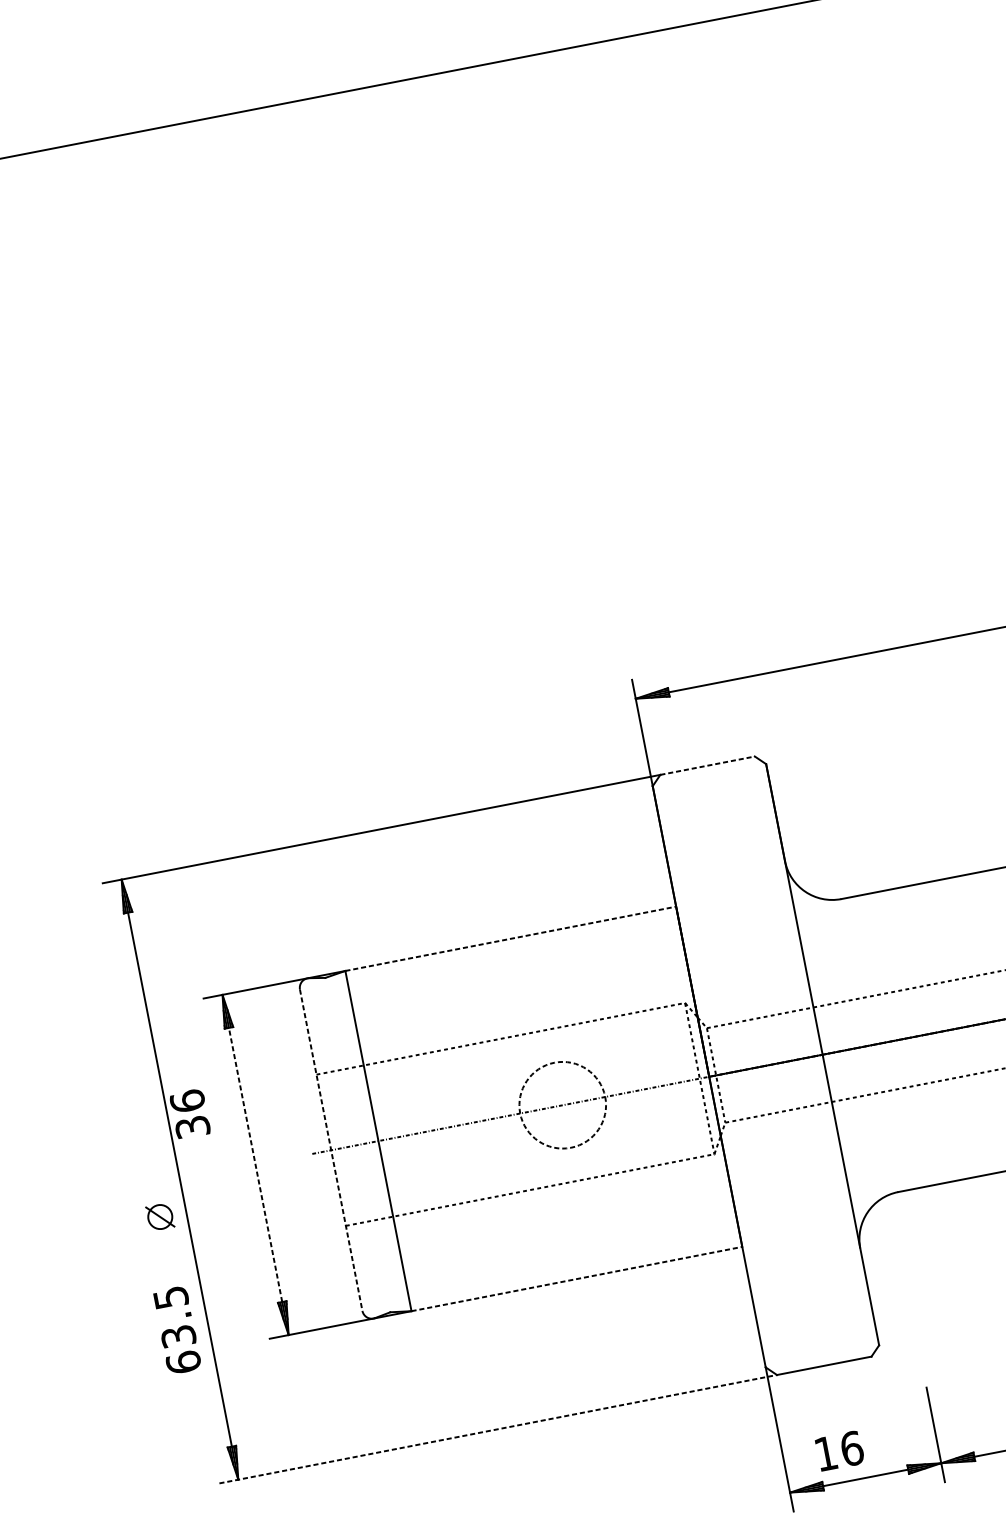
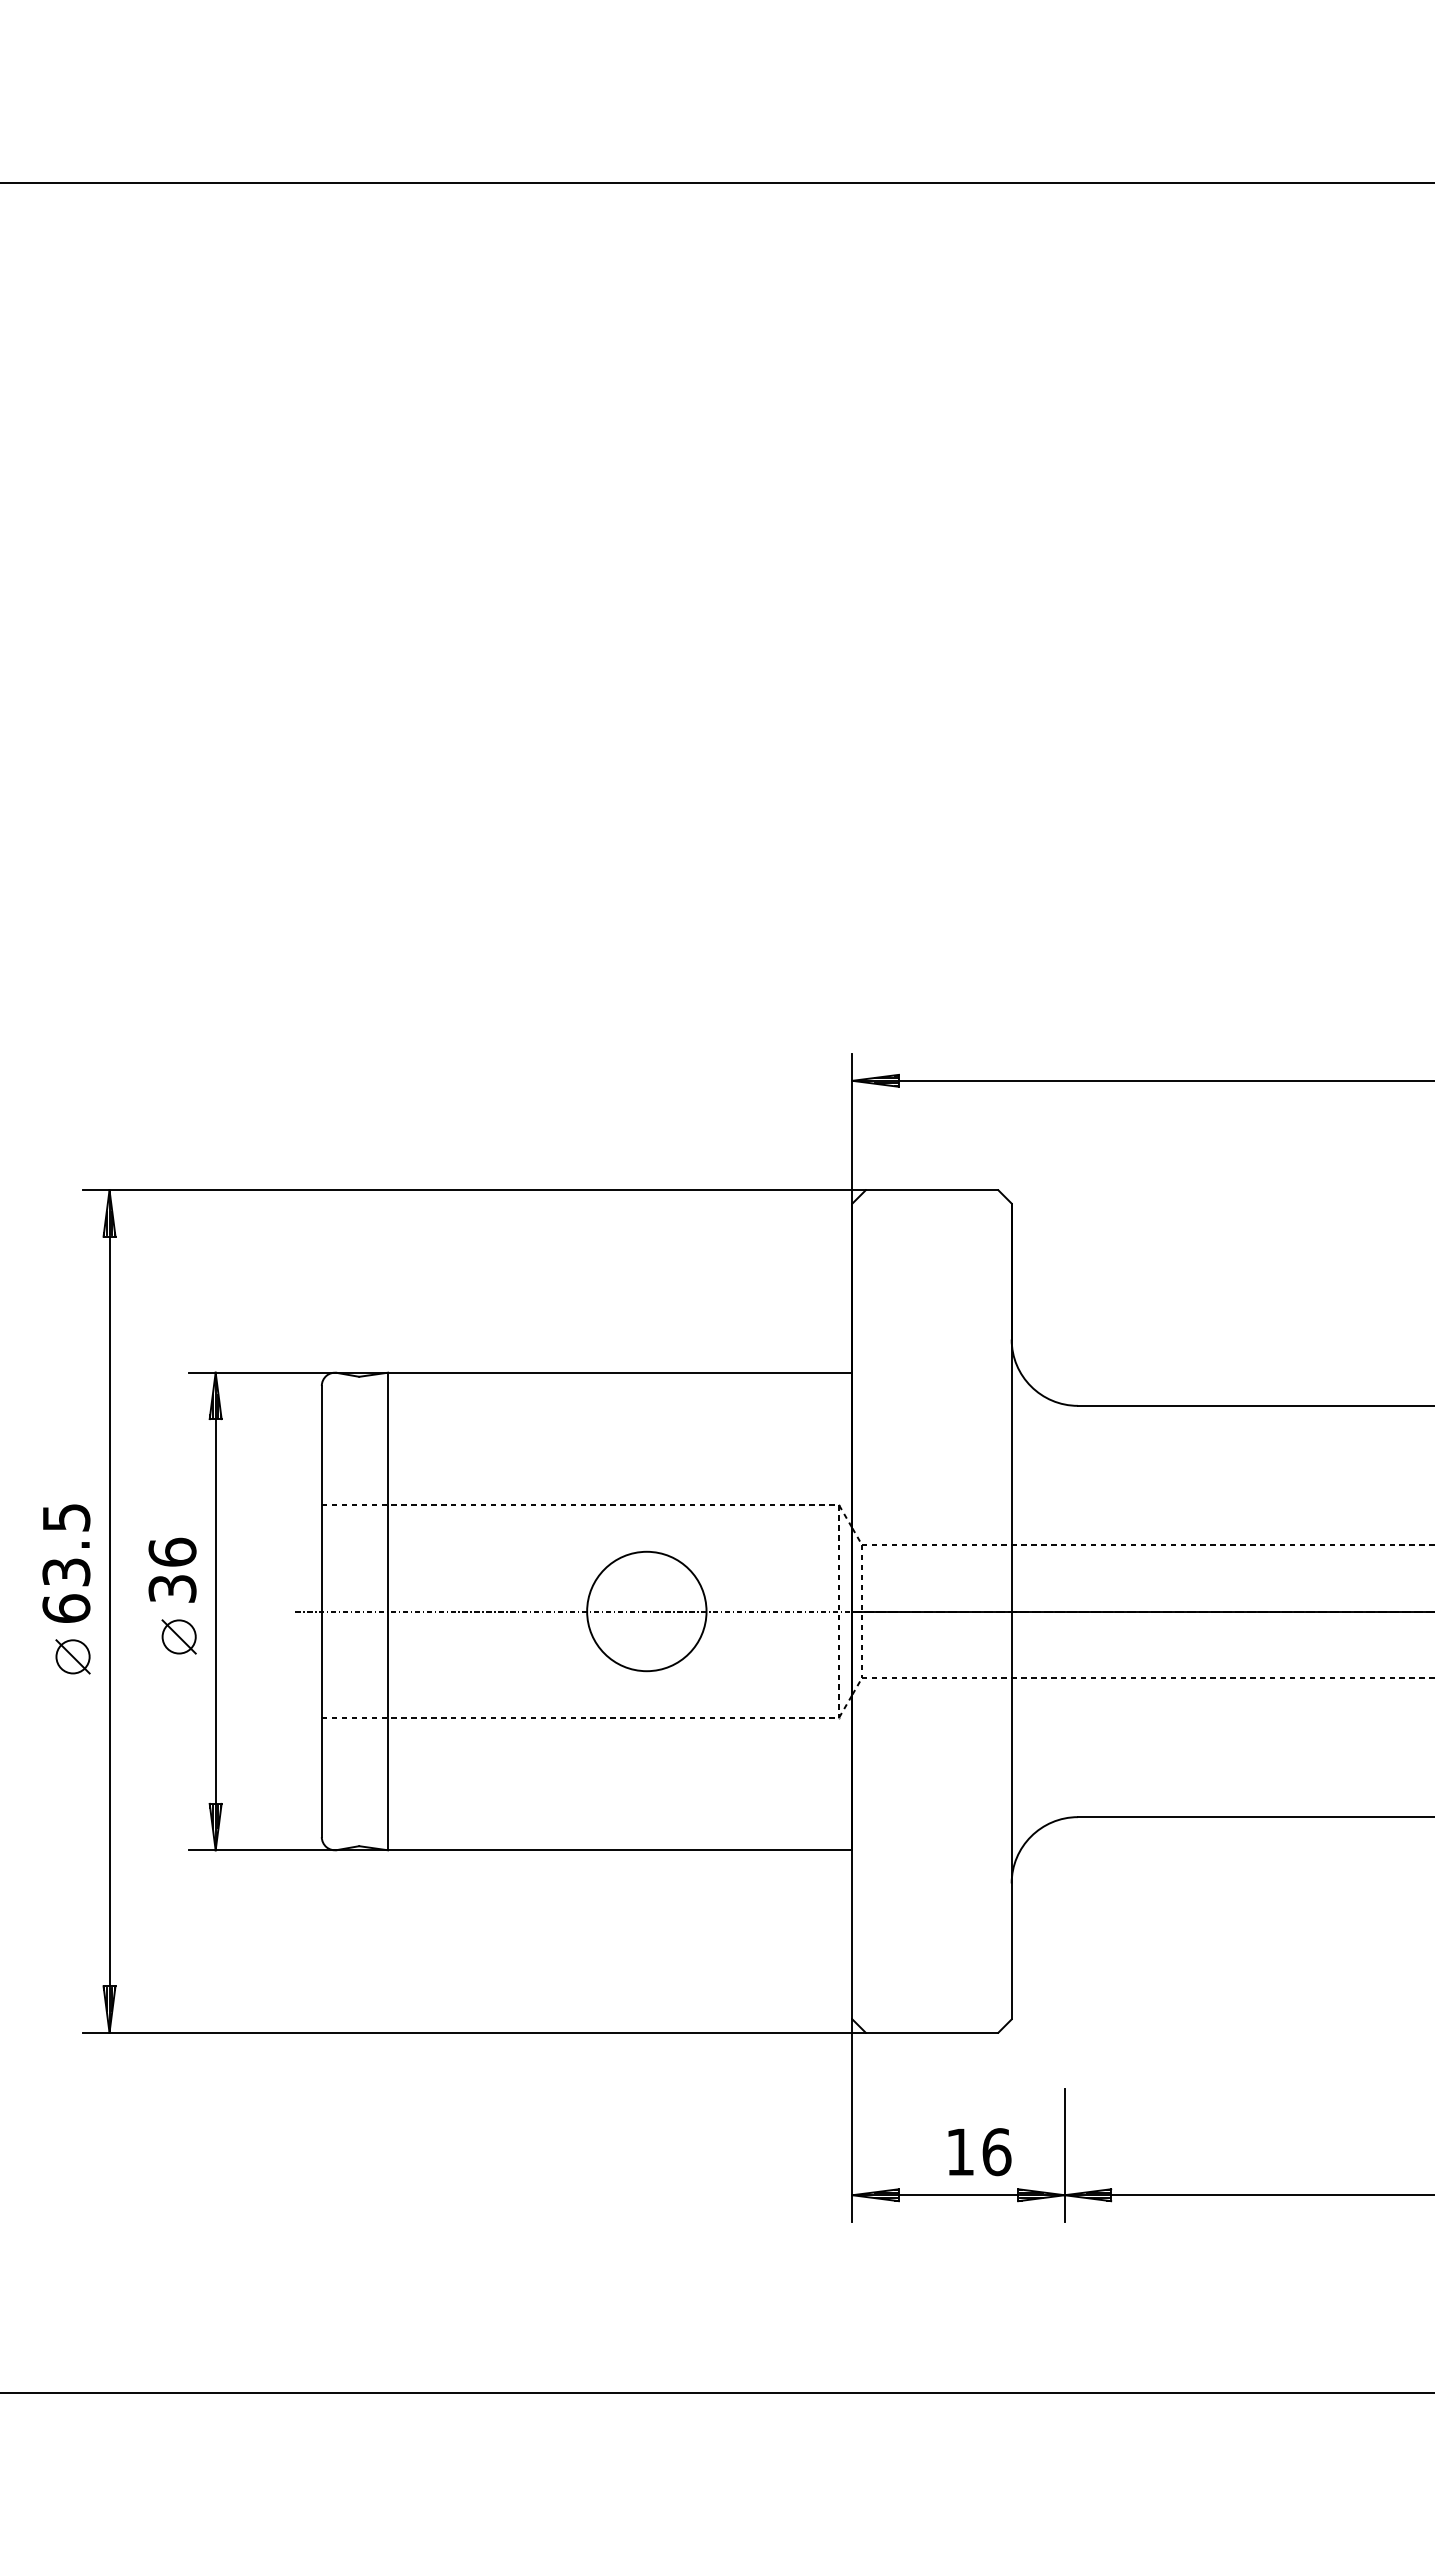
line: (707, 765) -> (932, 1190), dashed -> solid
line: (510, 938) -> (620, 1372), dashed -> solid
circle: (562, 1105) -> (646, 1611), dashed -> solid
text: (190, 1113) -> (172, 1569), moved
line: (330, 1150) -> (321, 1611), dashed -> solid
line: (255, 1164) -> (215, 1611), dashed -> solid
part: (232, 1187) -> (178, 1636), added
line: (577, 1279) -> (620, 1850), dashed -> solid
text: (177, 1330) -> (66, 1563), moved
line: (498, 1429) -> (474, 2032), dashed -> solid
text: (839, 1451) -> (979, 2152), moved

